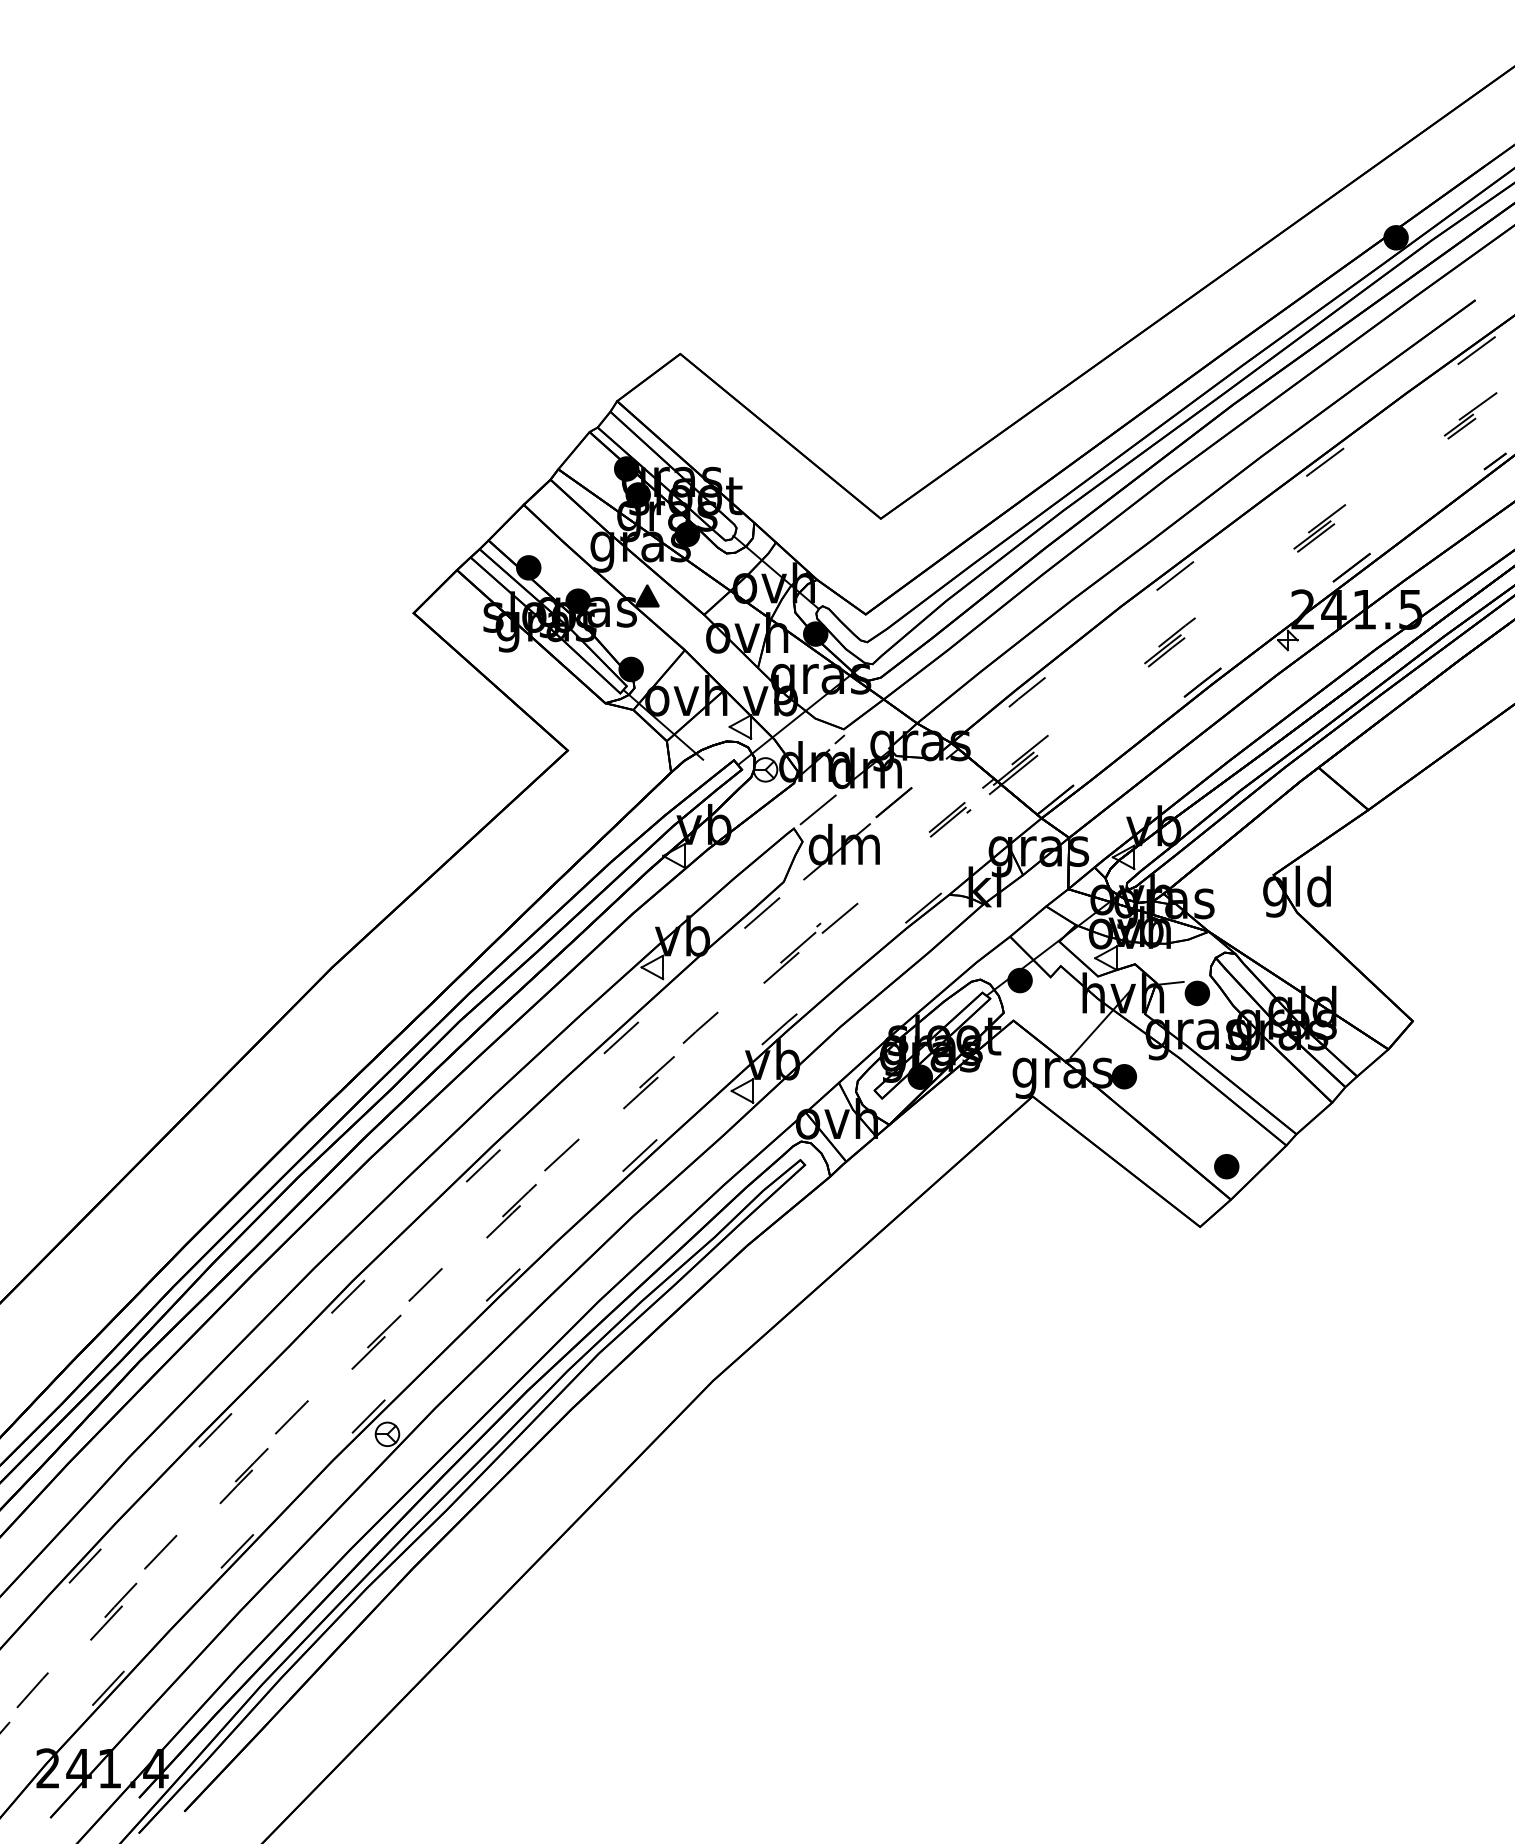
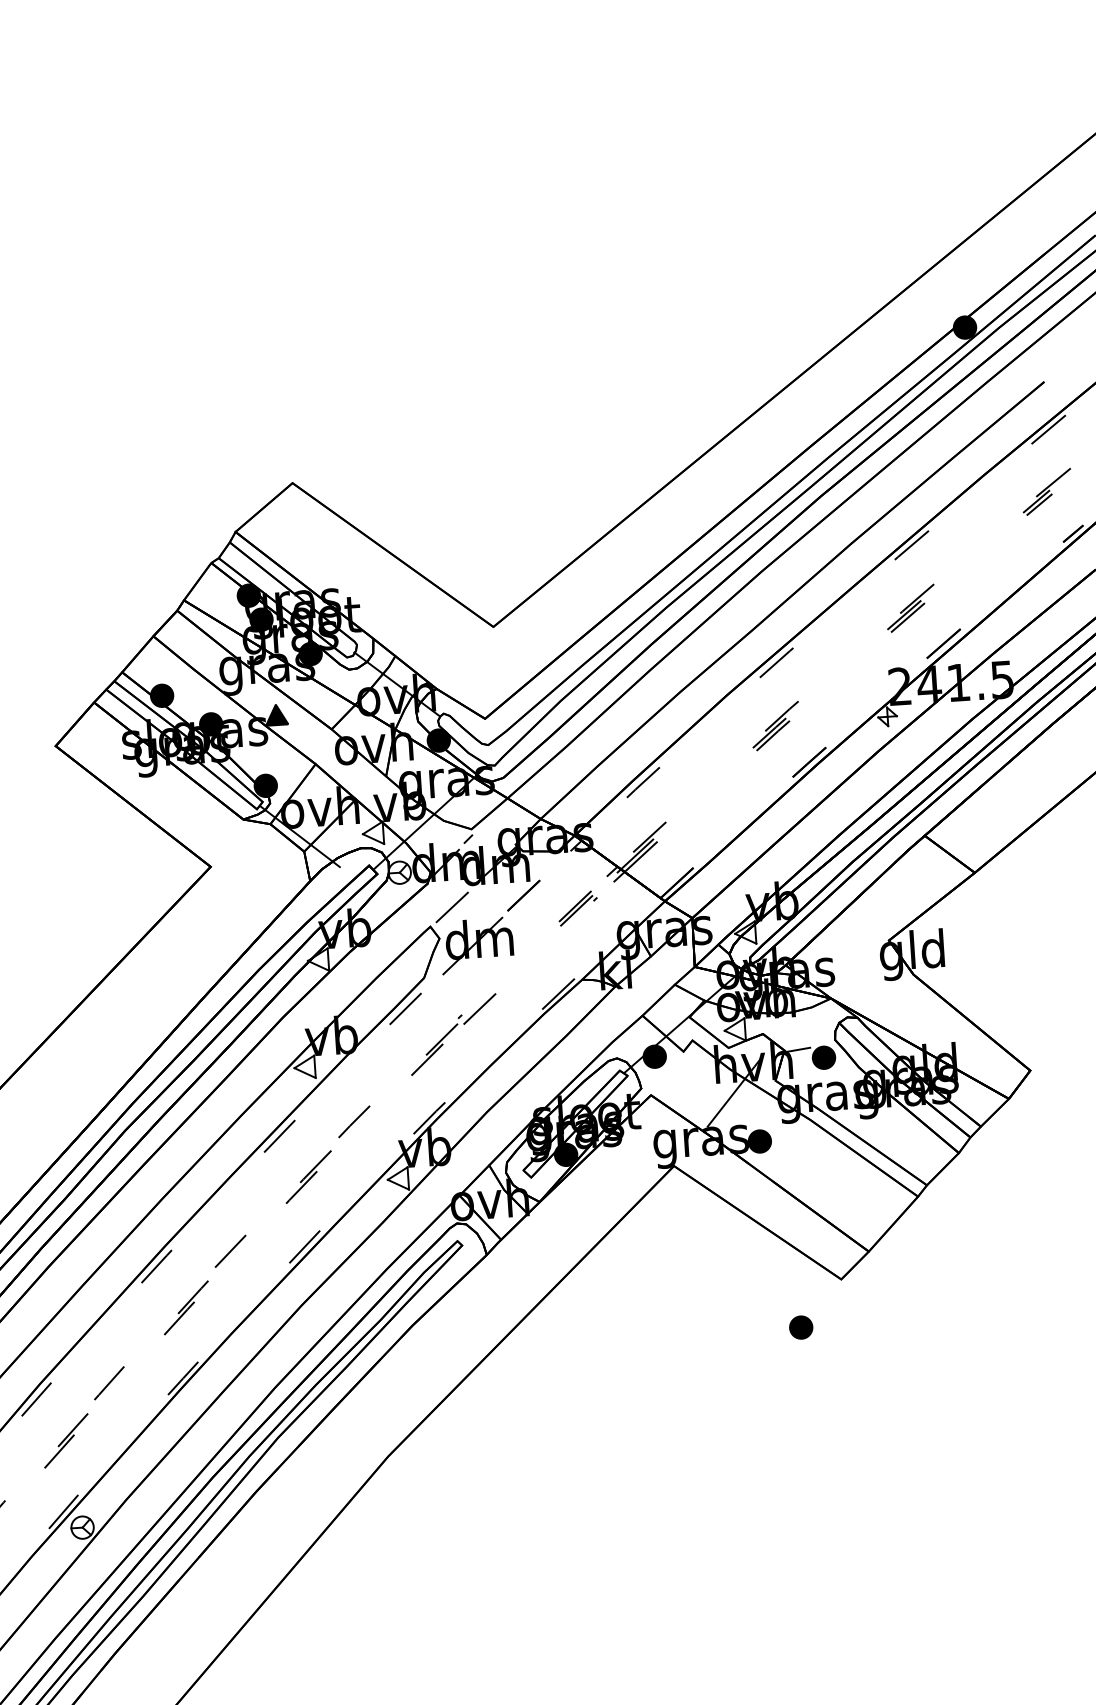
part: (1226, 1166) -> (800, 1327), moved

